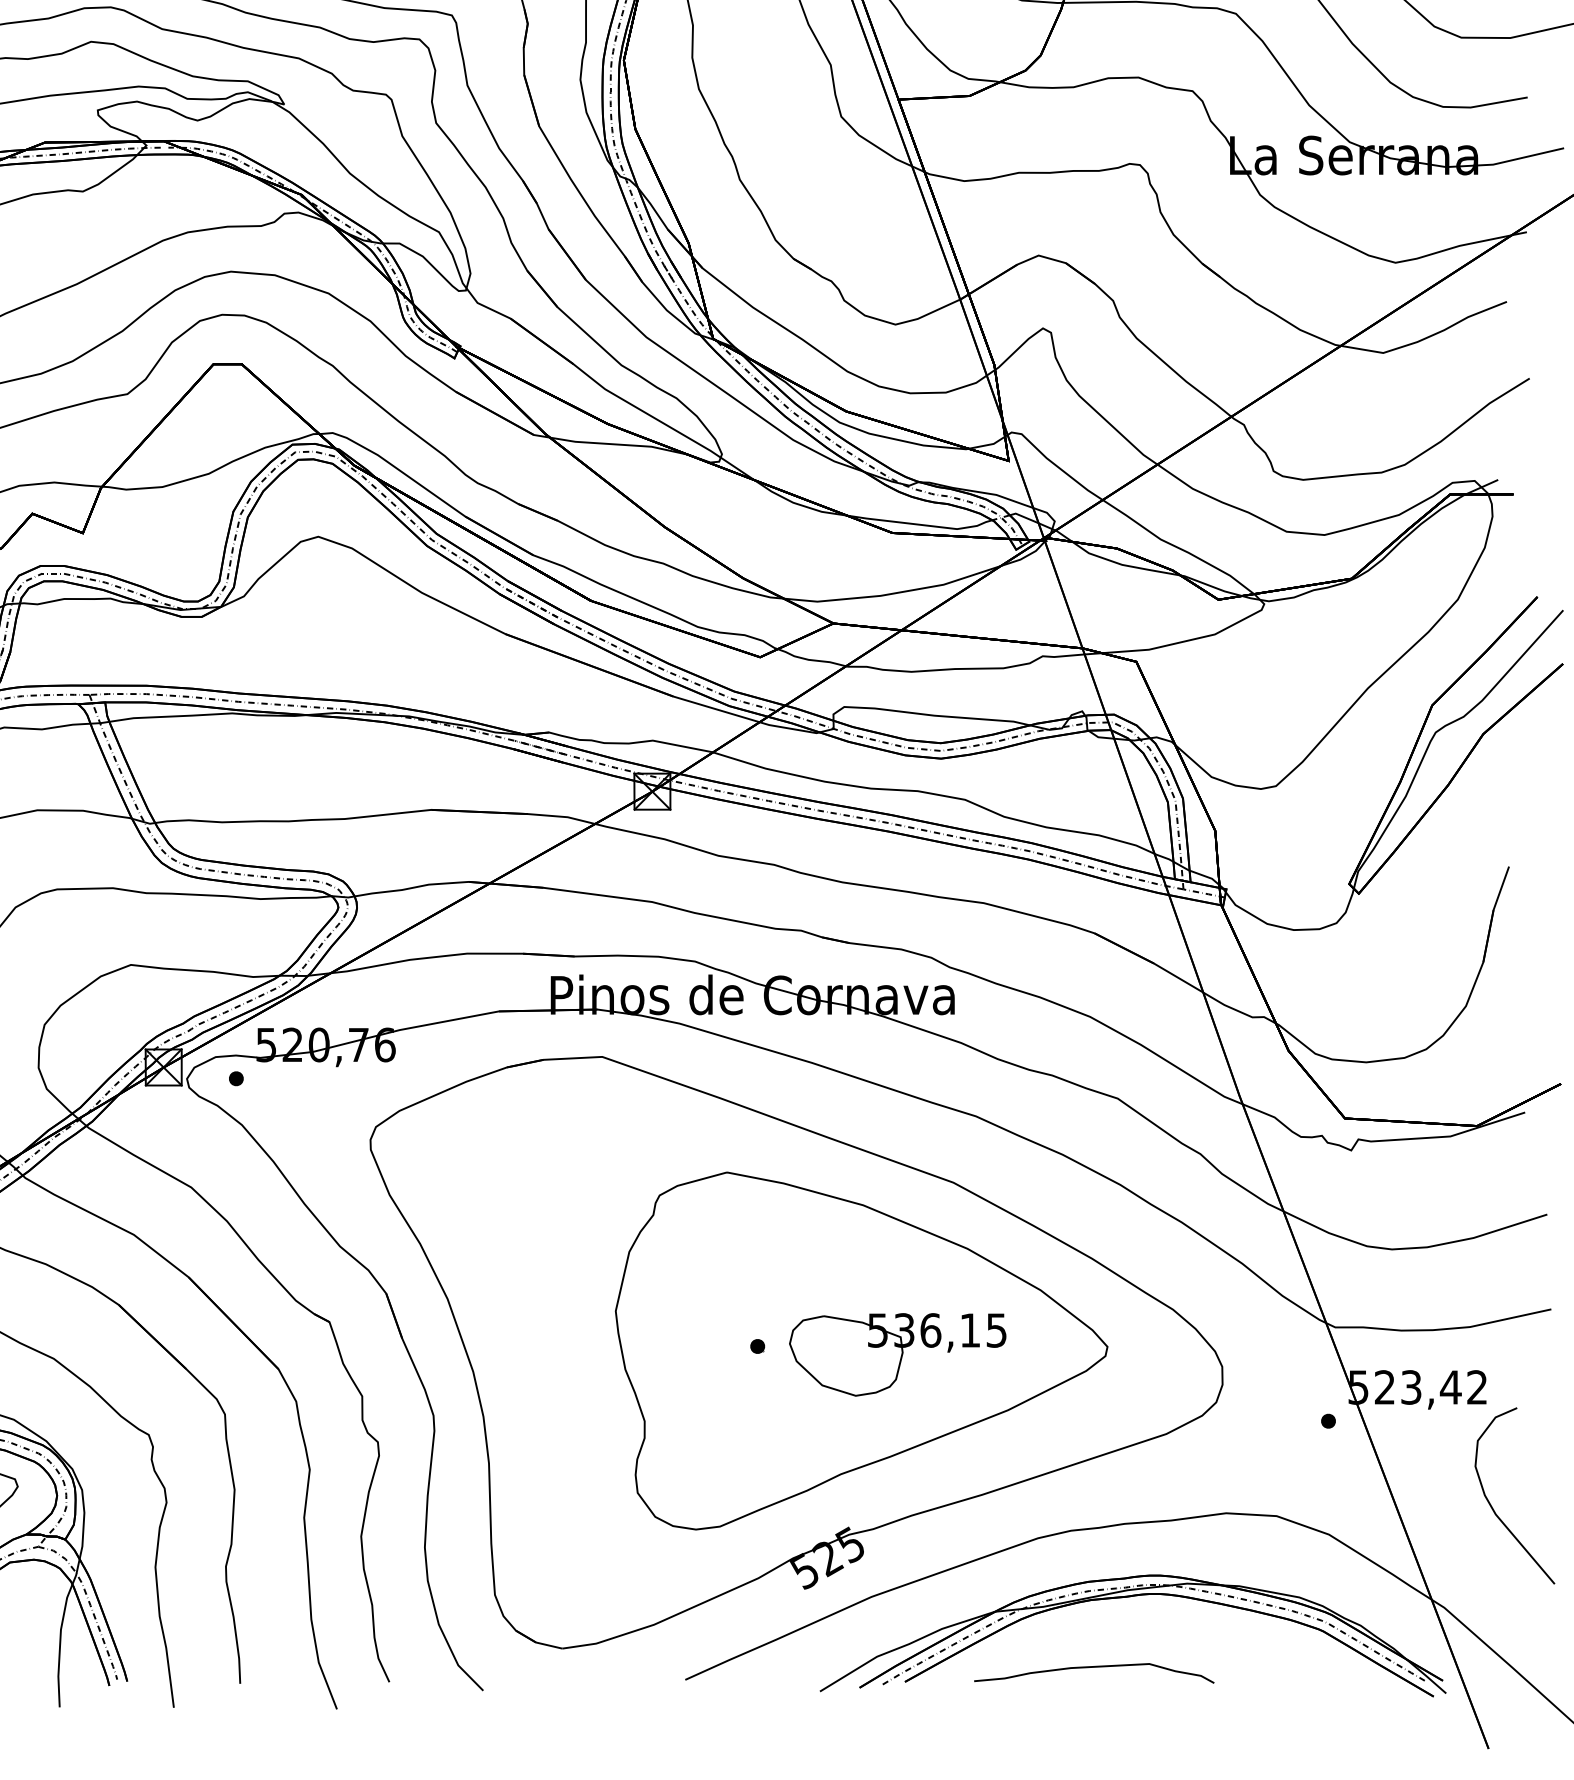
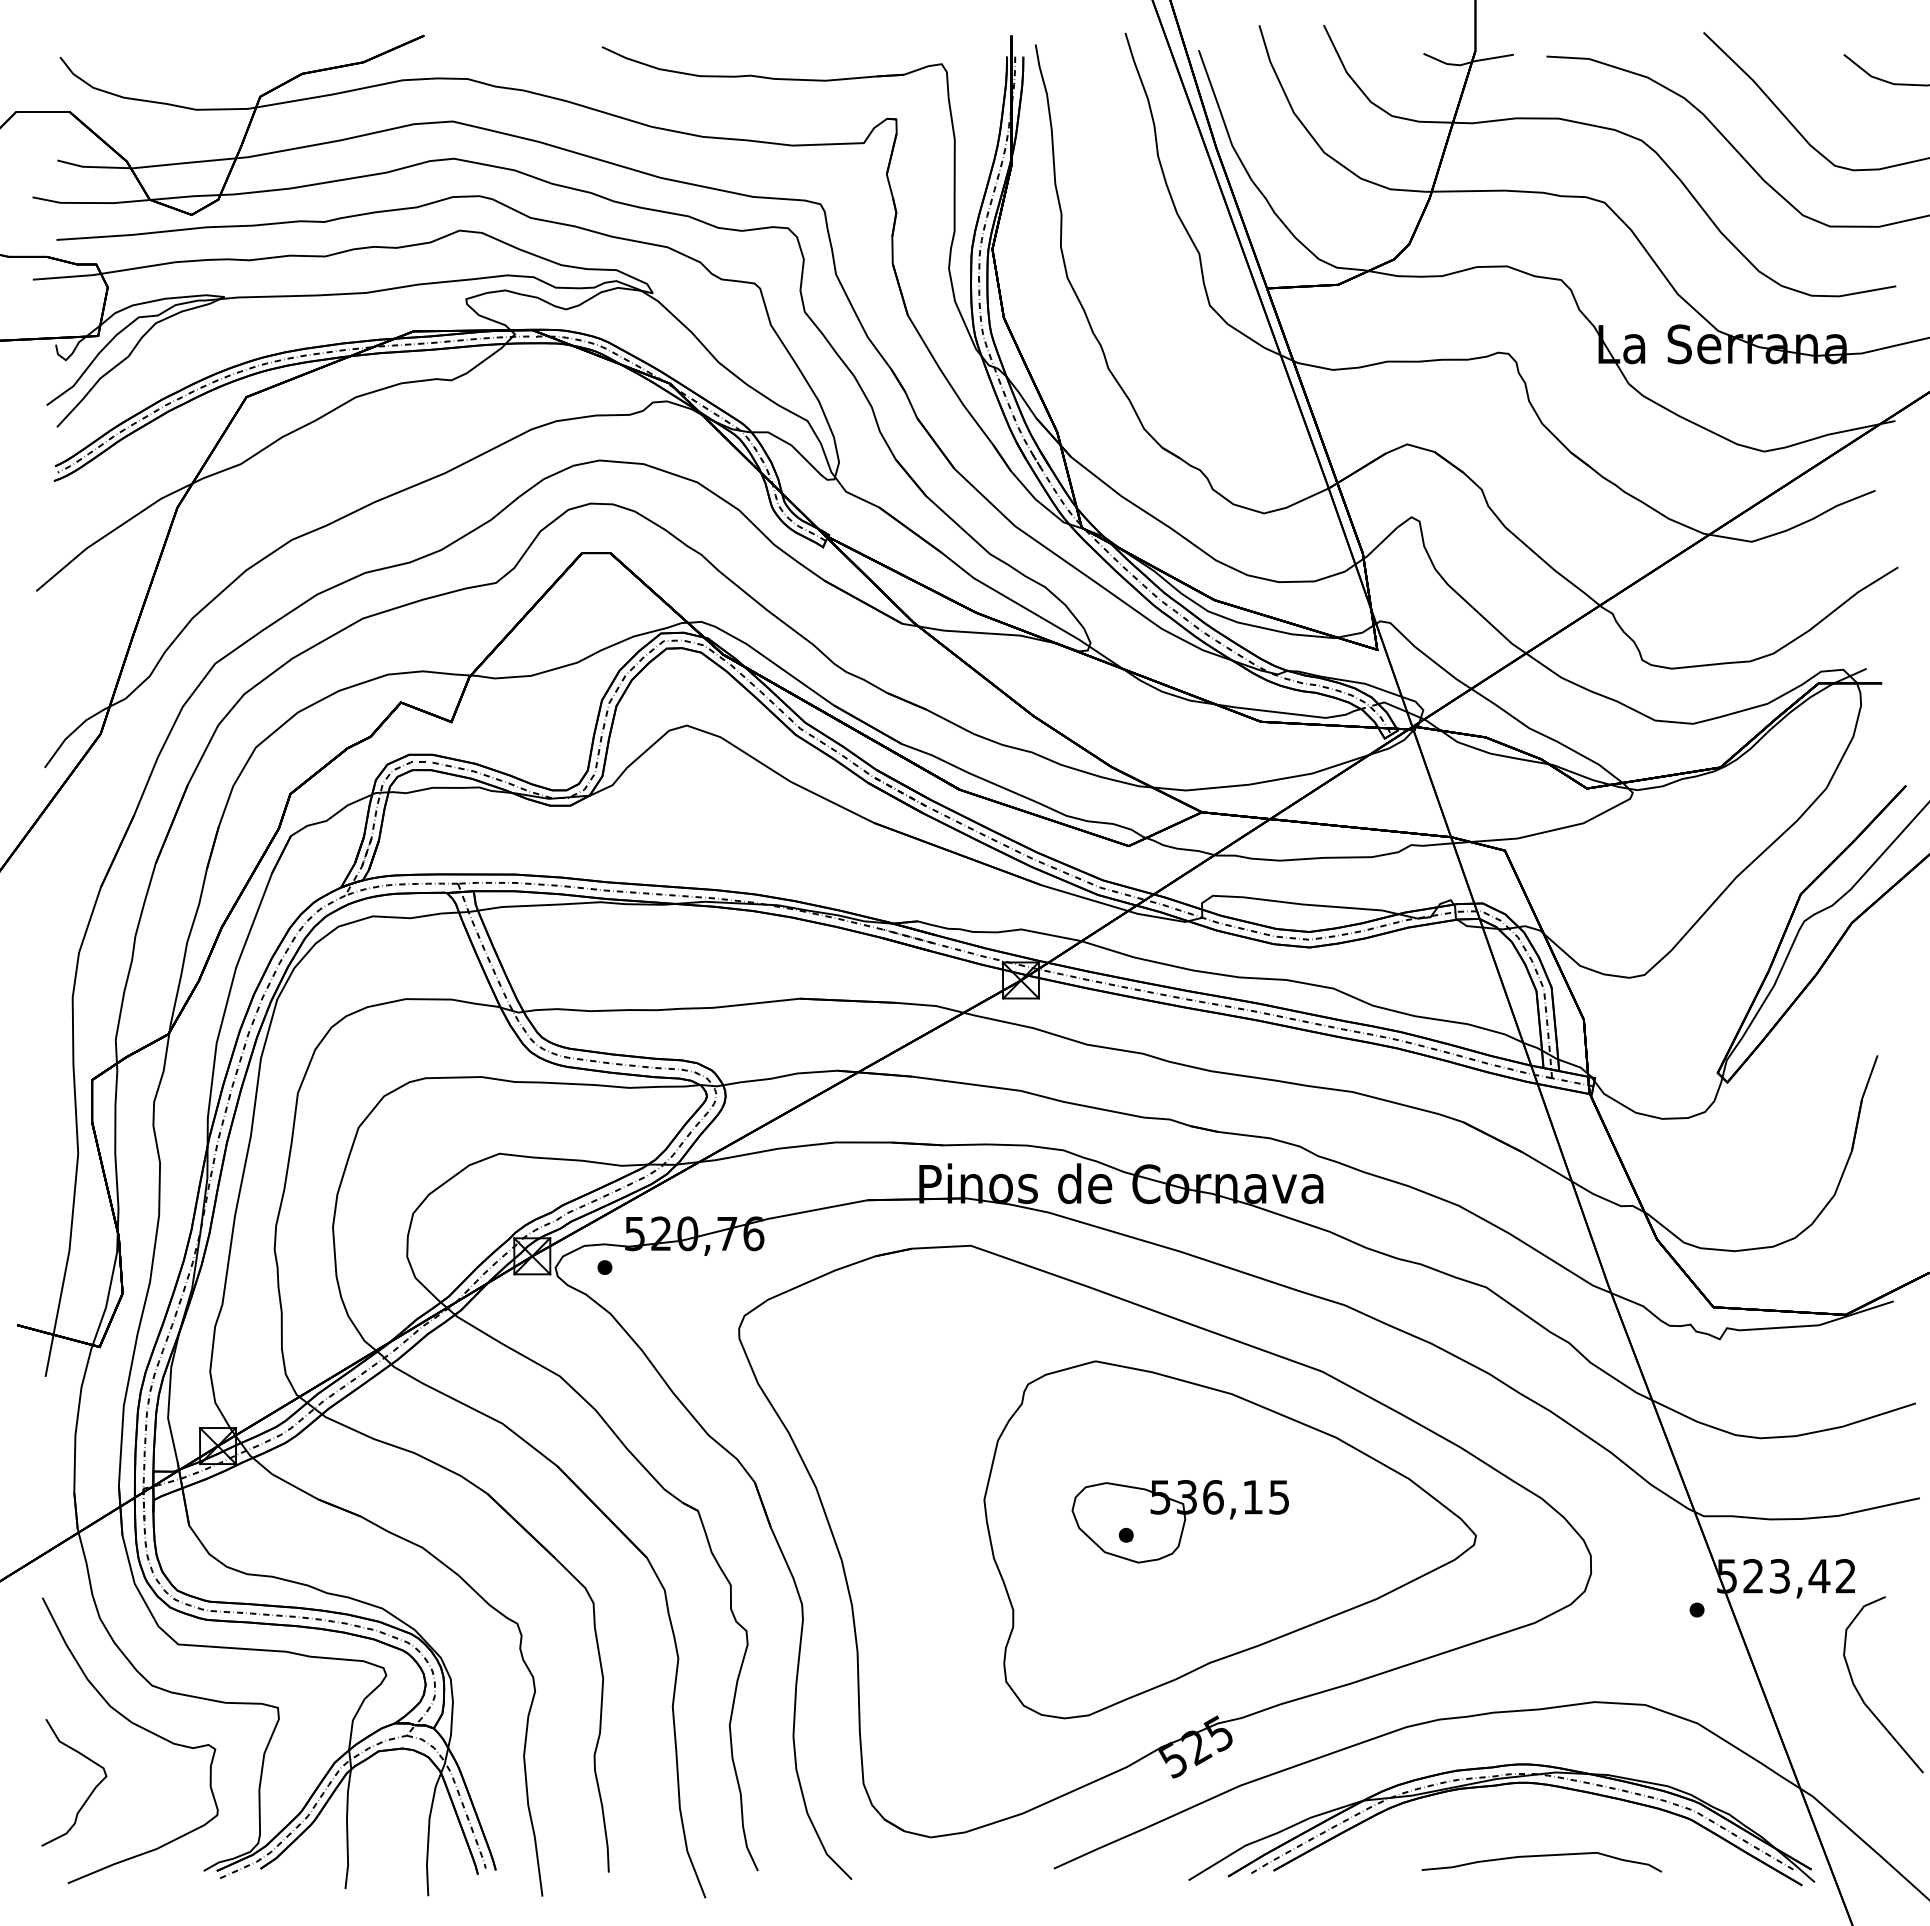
part: (896, 1354) -> (1179, 1521), moved
curve: (1093, 1667) -> (1541, 1856), moved

